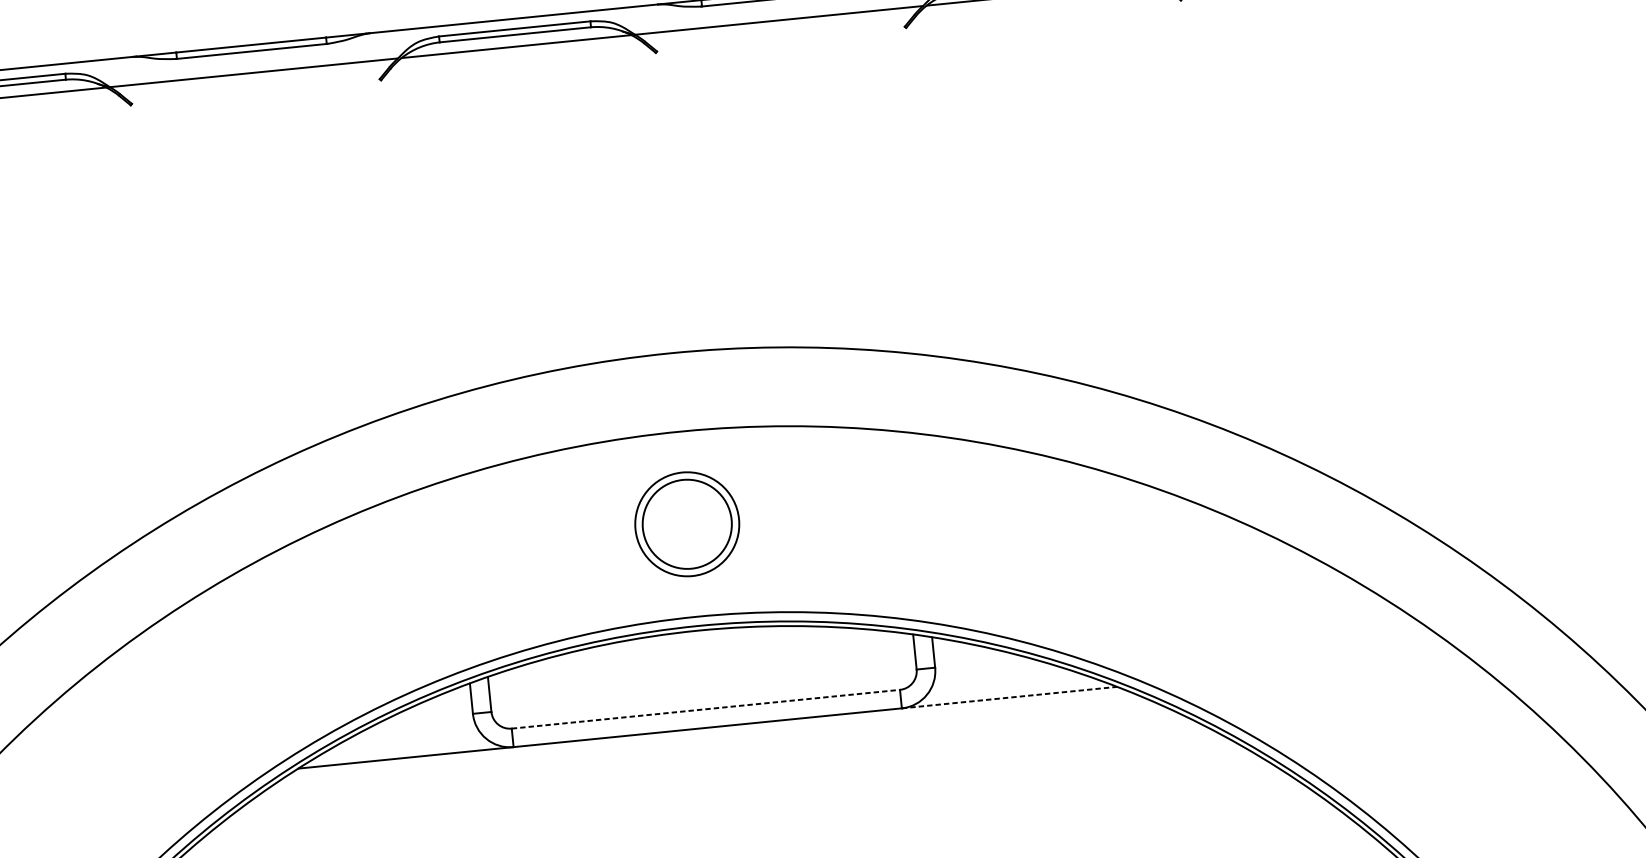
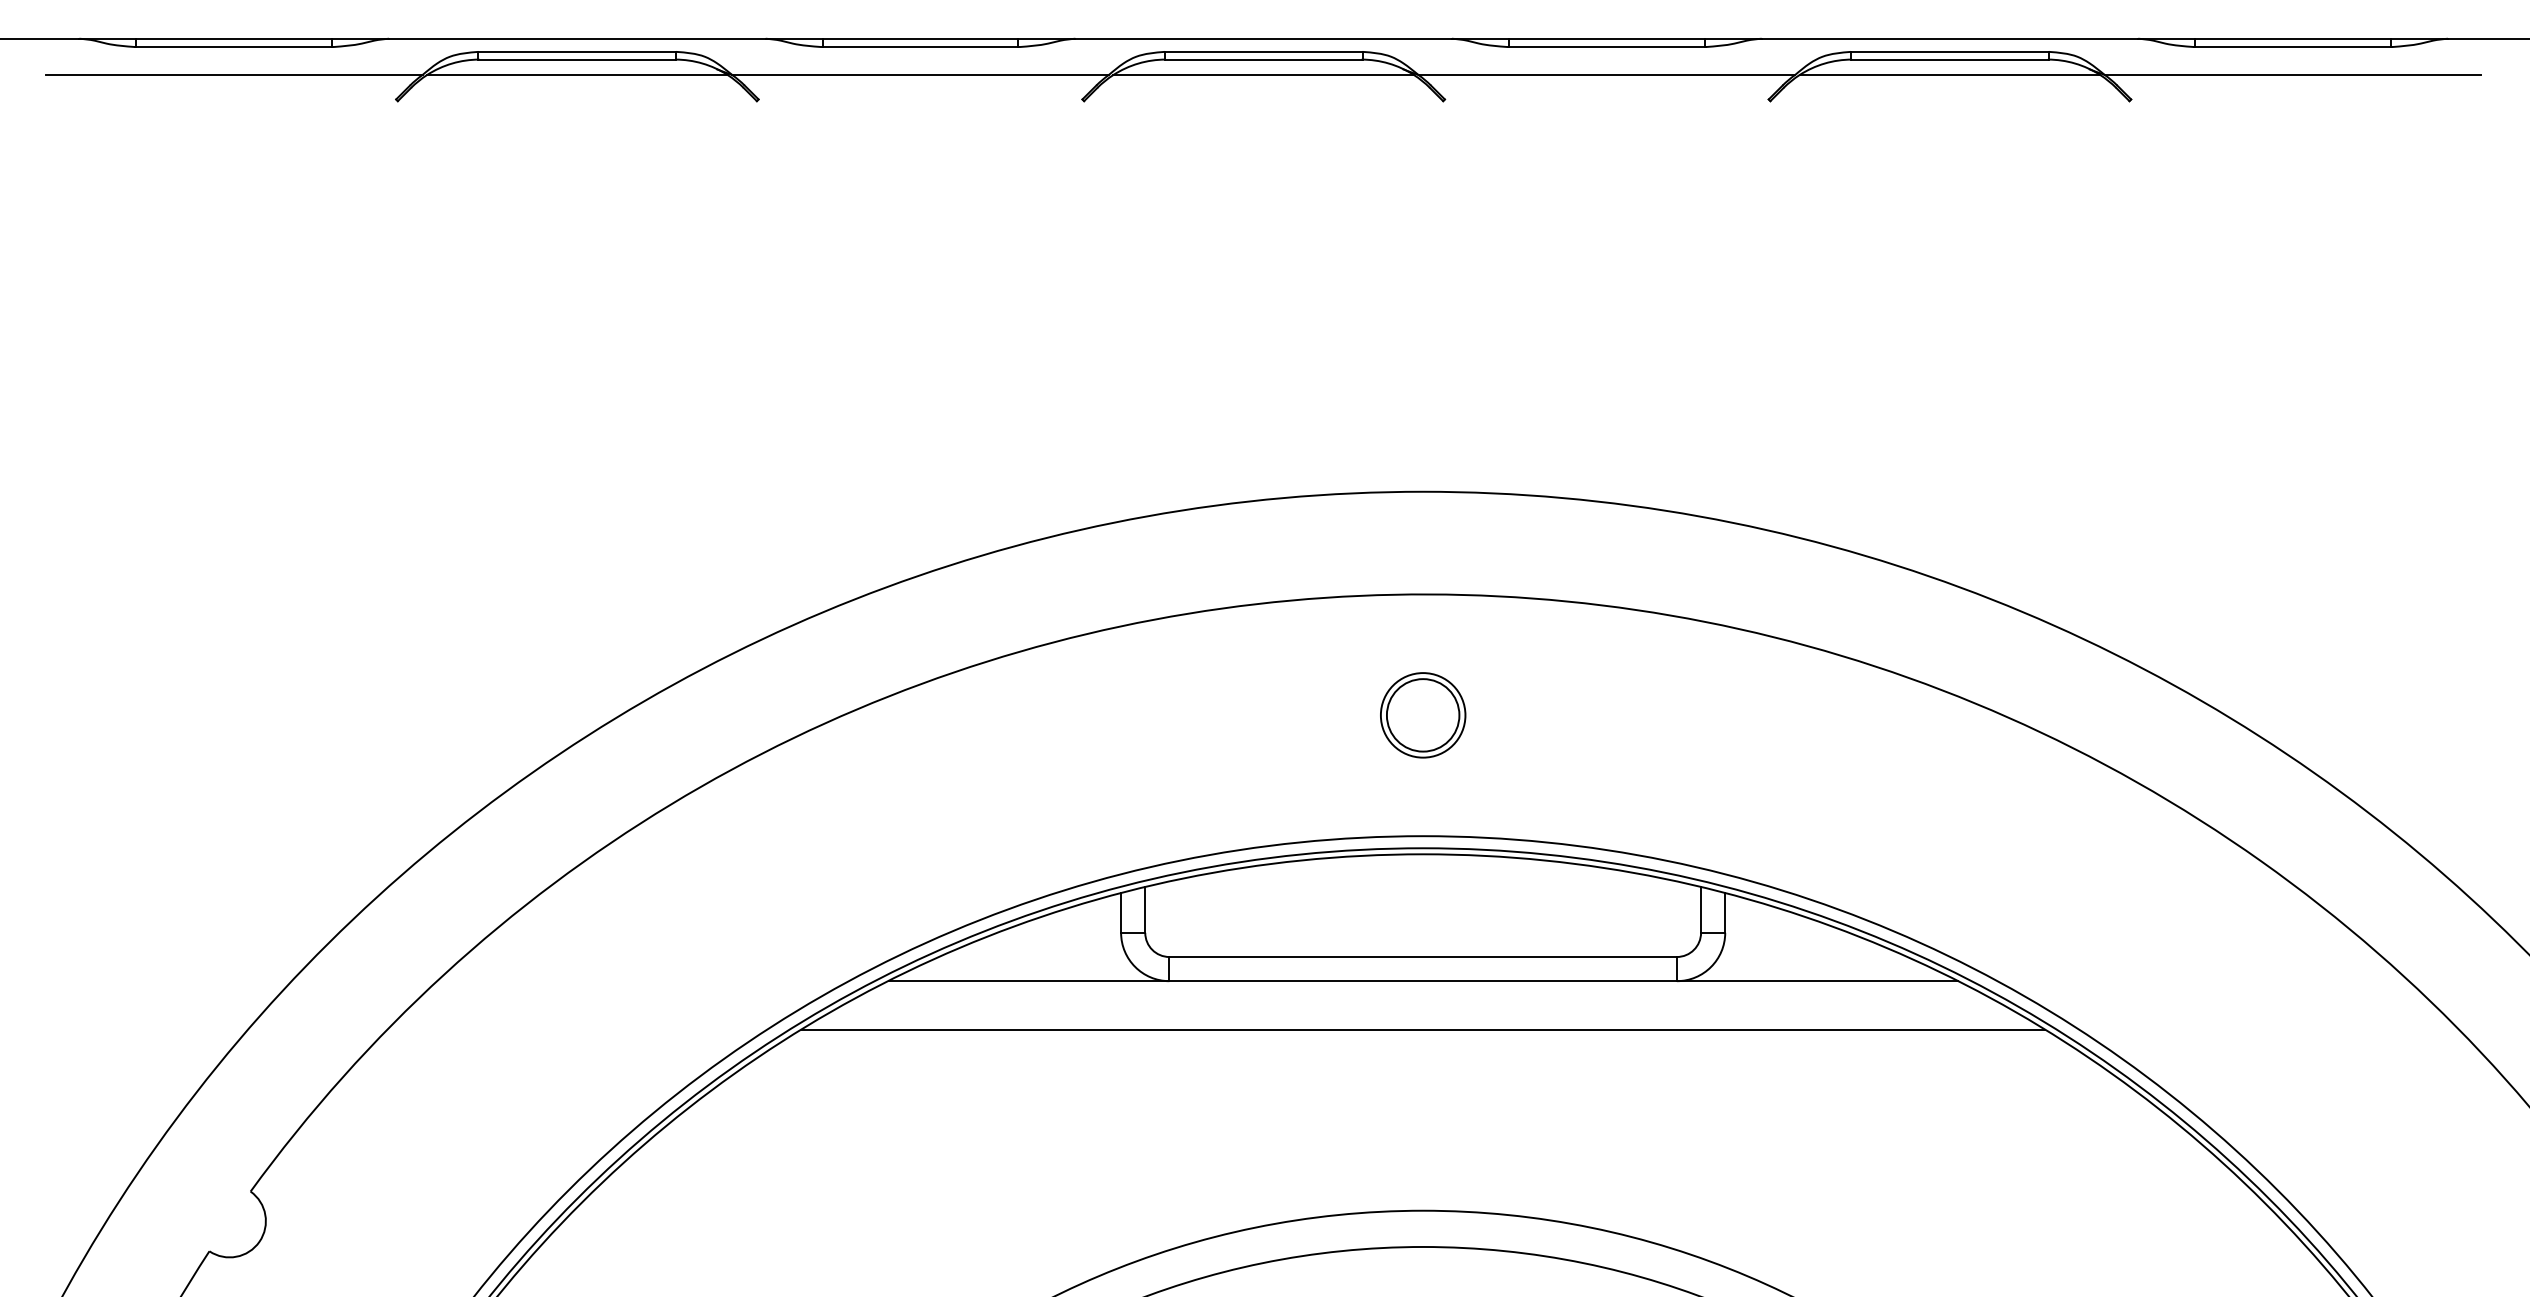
part: (687, 524) -> (1423, 715), size x0.62
line: (1009, 697) -> (1817, 981), dashed -> solid
line: (706, 709) -> (1423, 957), dashed -> solid
line: (710, 764) -> (1422, 1029), added

